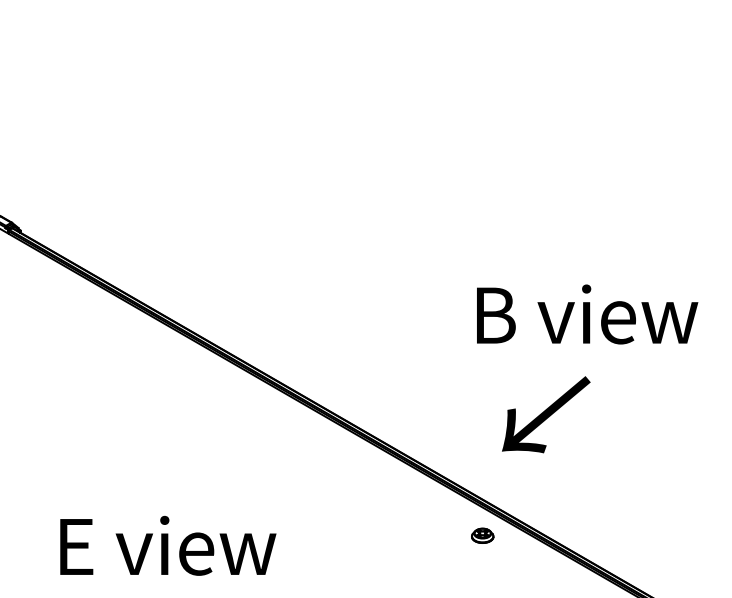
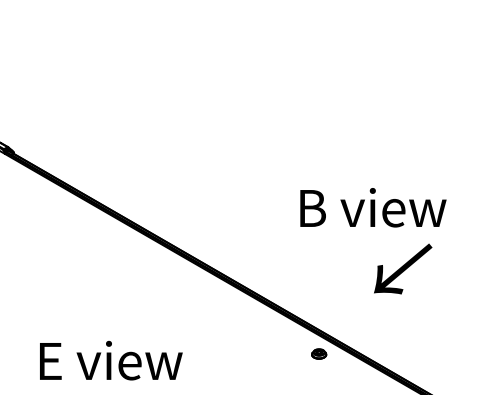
text: (587, 314) -> (373, 207), moved
text: (546, 413) -> (403, 268), moved

